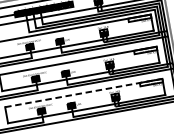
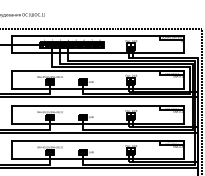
line: (83, 93) -> (98, 141), dashed -> solid

